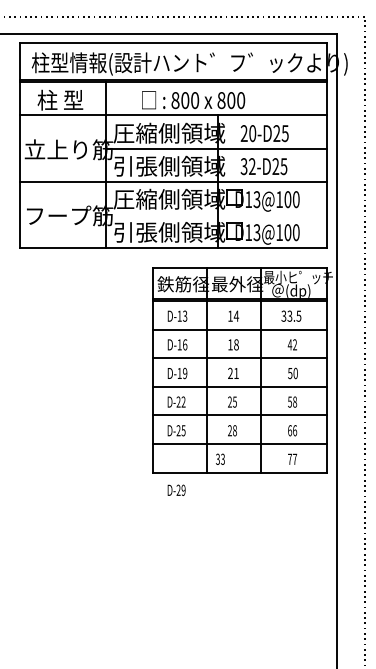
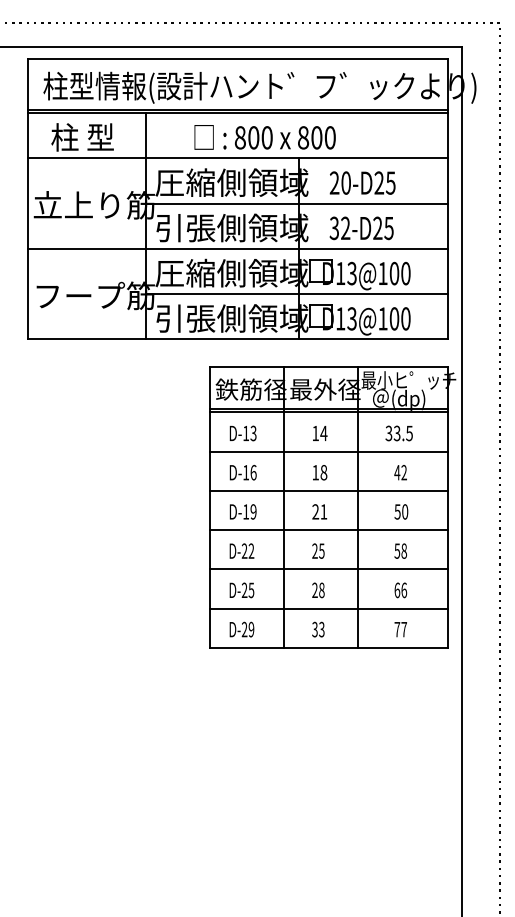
line: (216, 214) -> (296, 294), added
text: (220, 458) -> (318, 628), moved
text: (176, 489) -> (241, 628), moved

